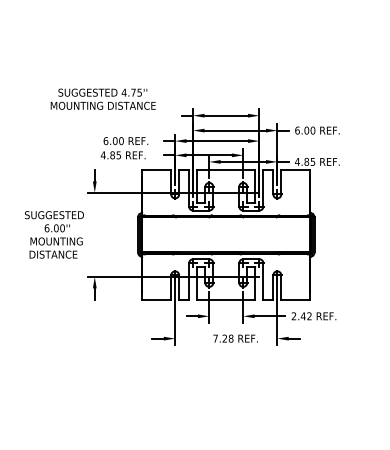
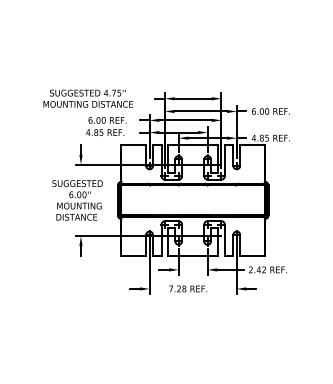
text: (102, 98) -> (87, 98), moved
text: (54, 234) -> (77, 200), moved
text: (236, 338) -> (188, 288), moved

